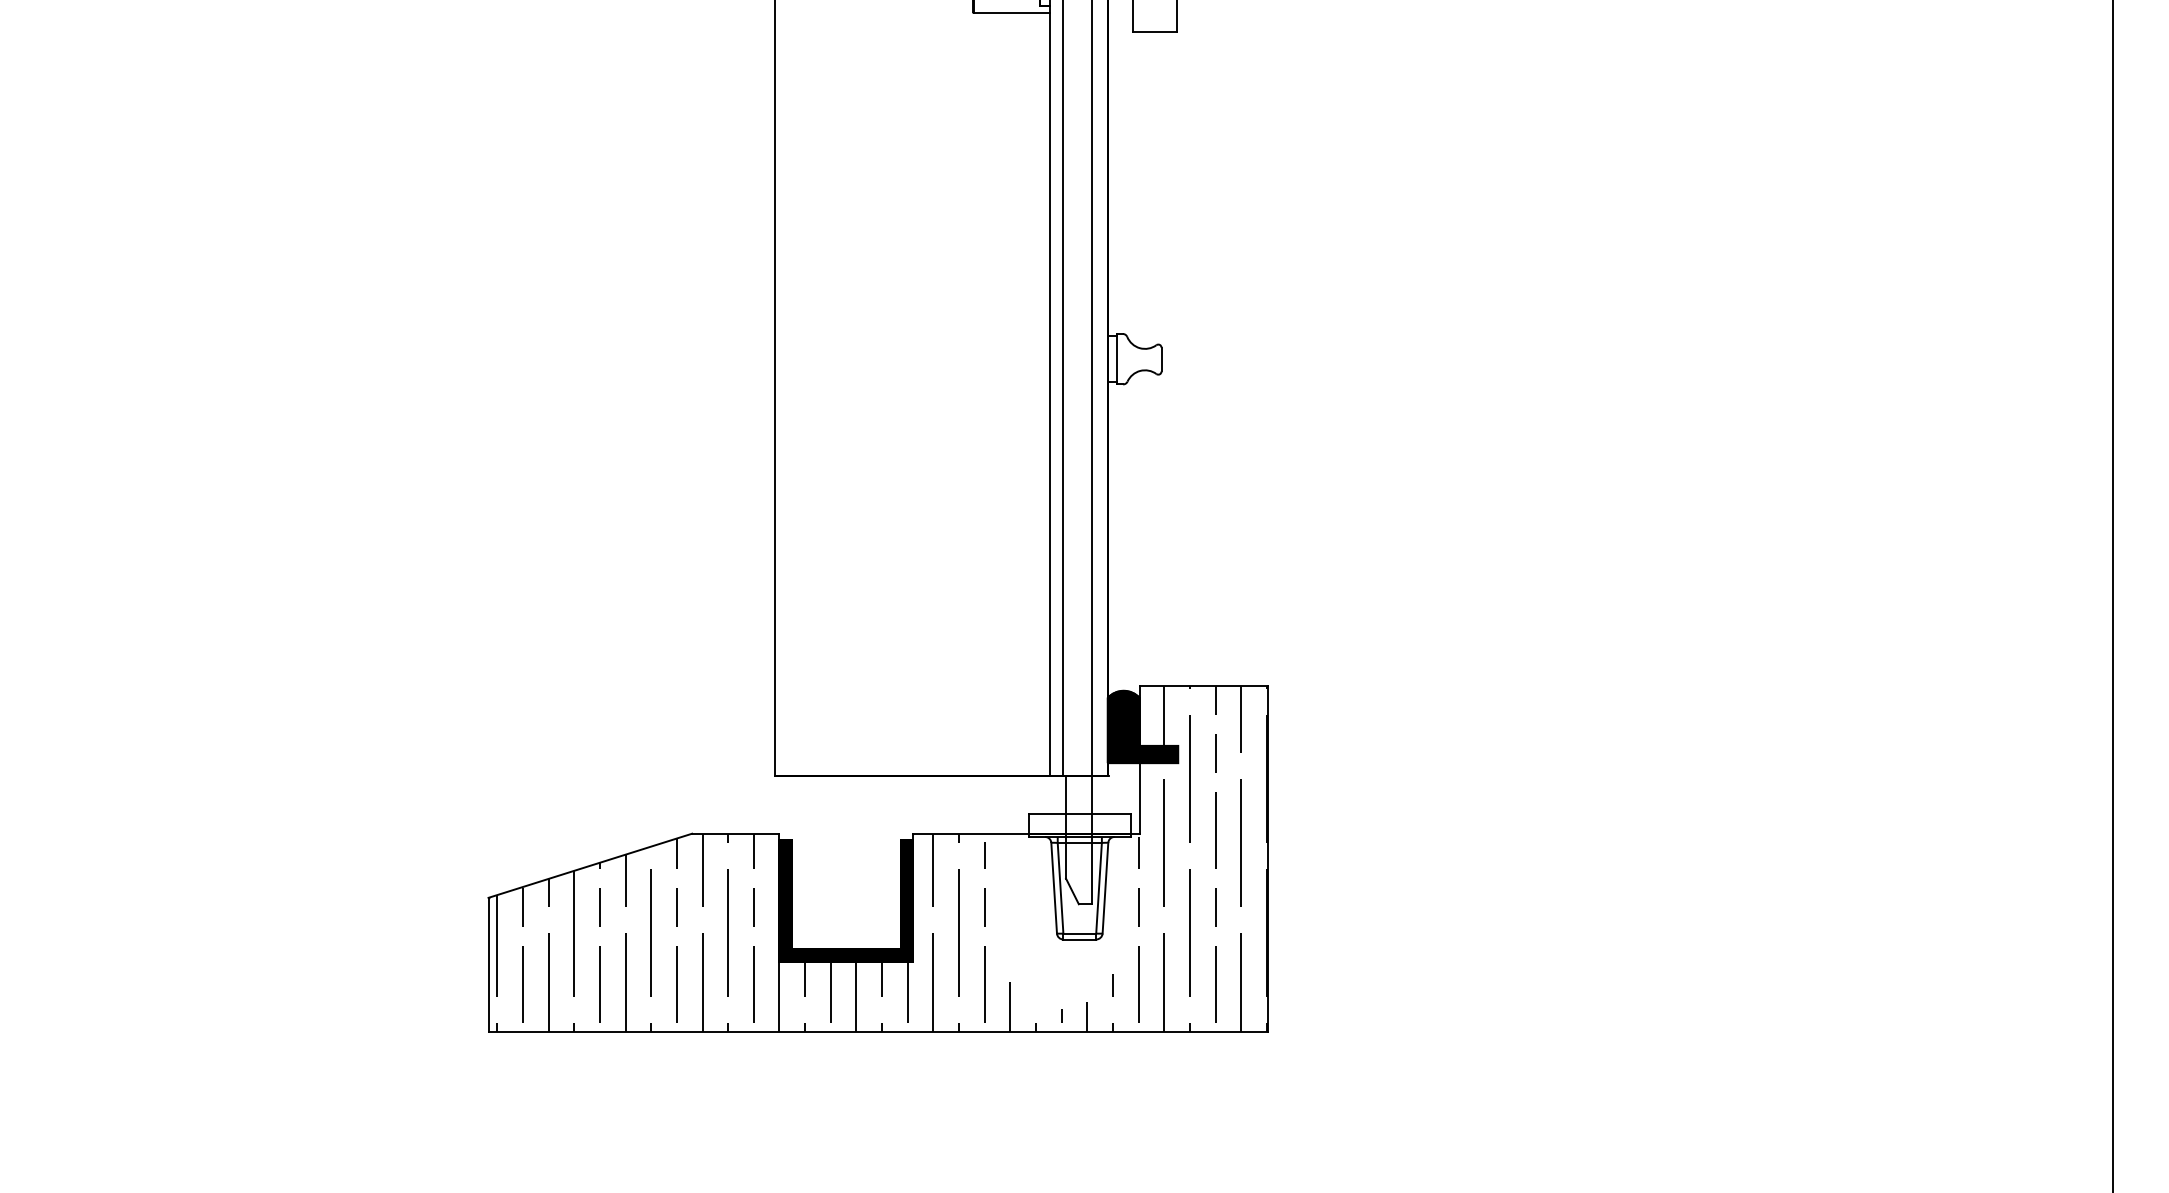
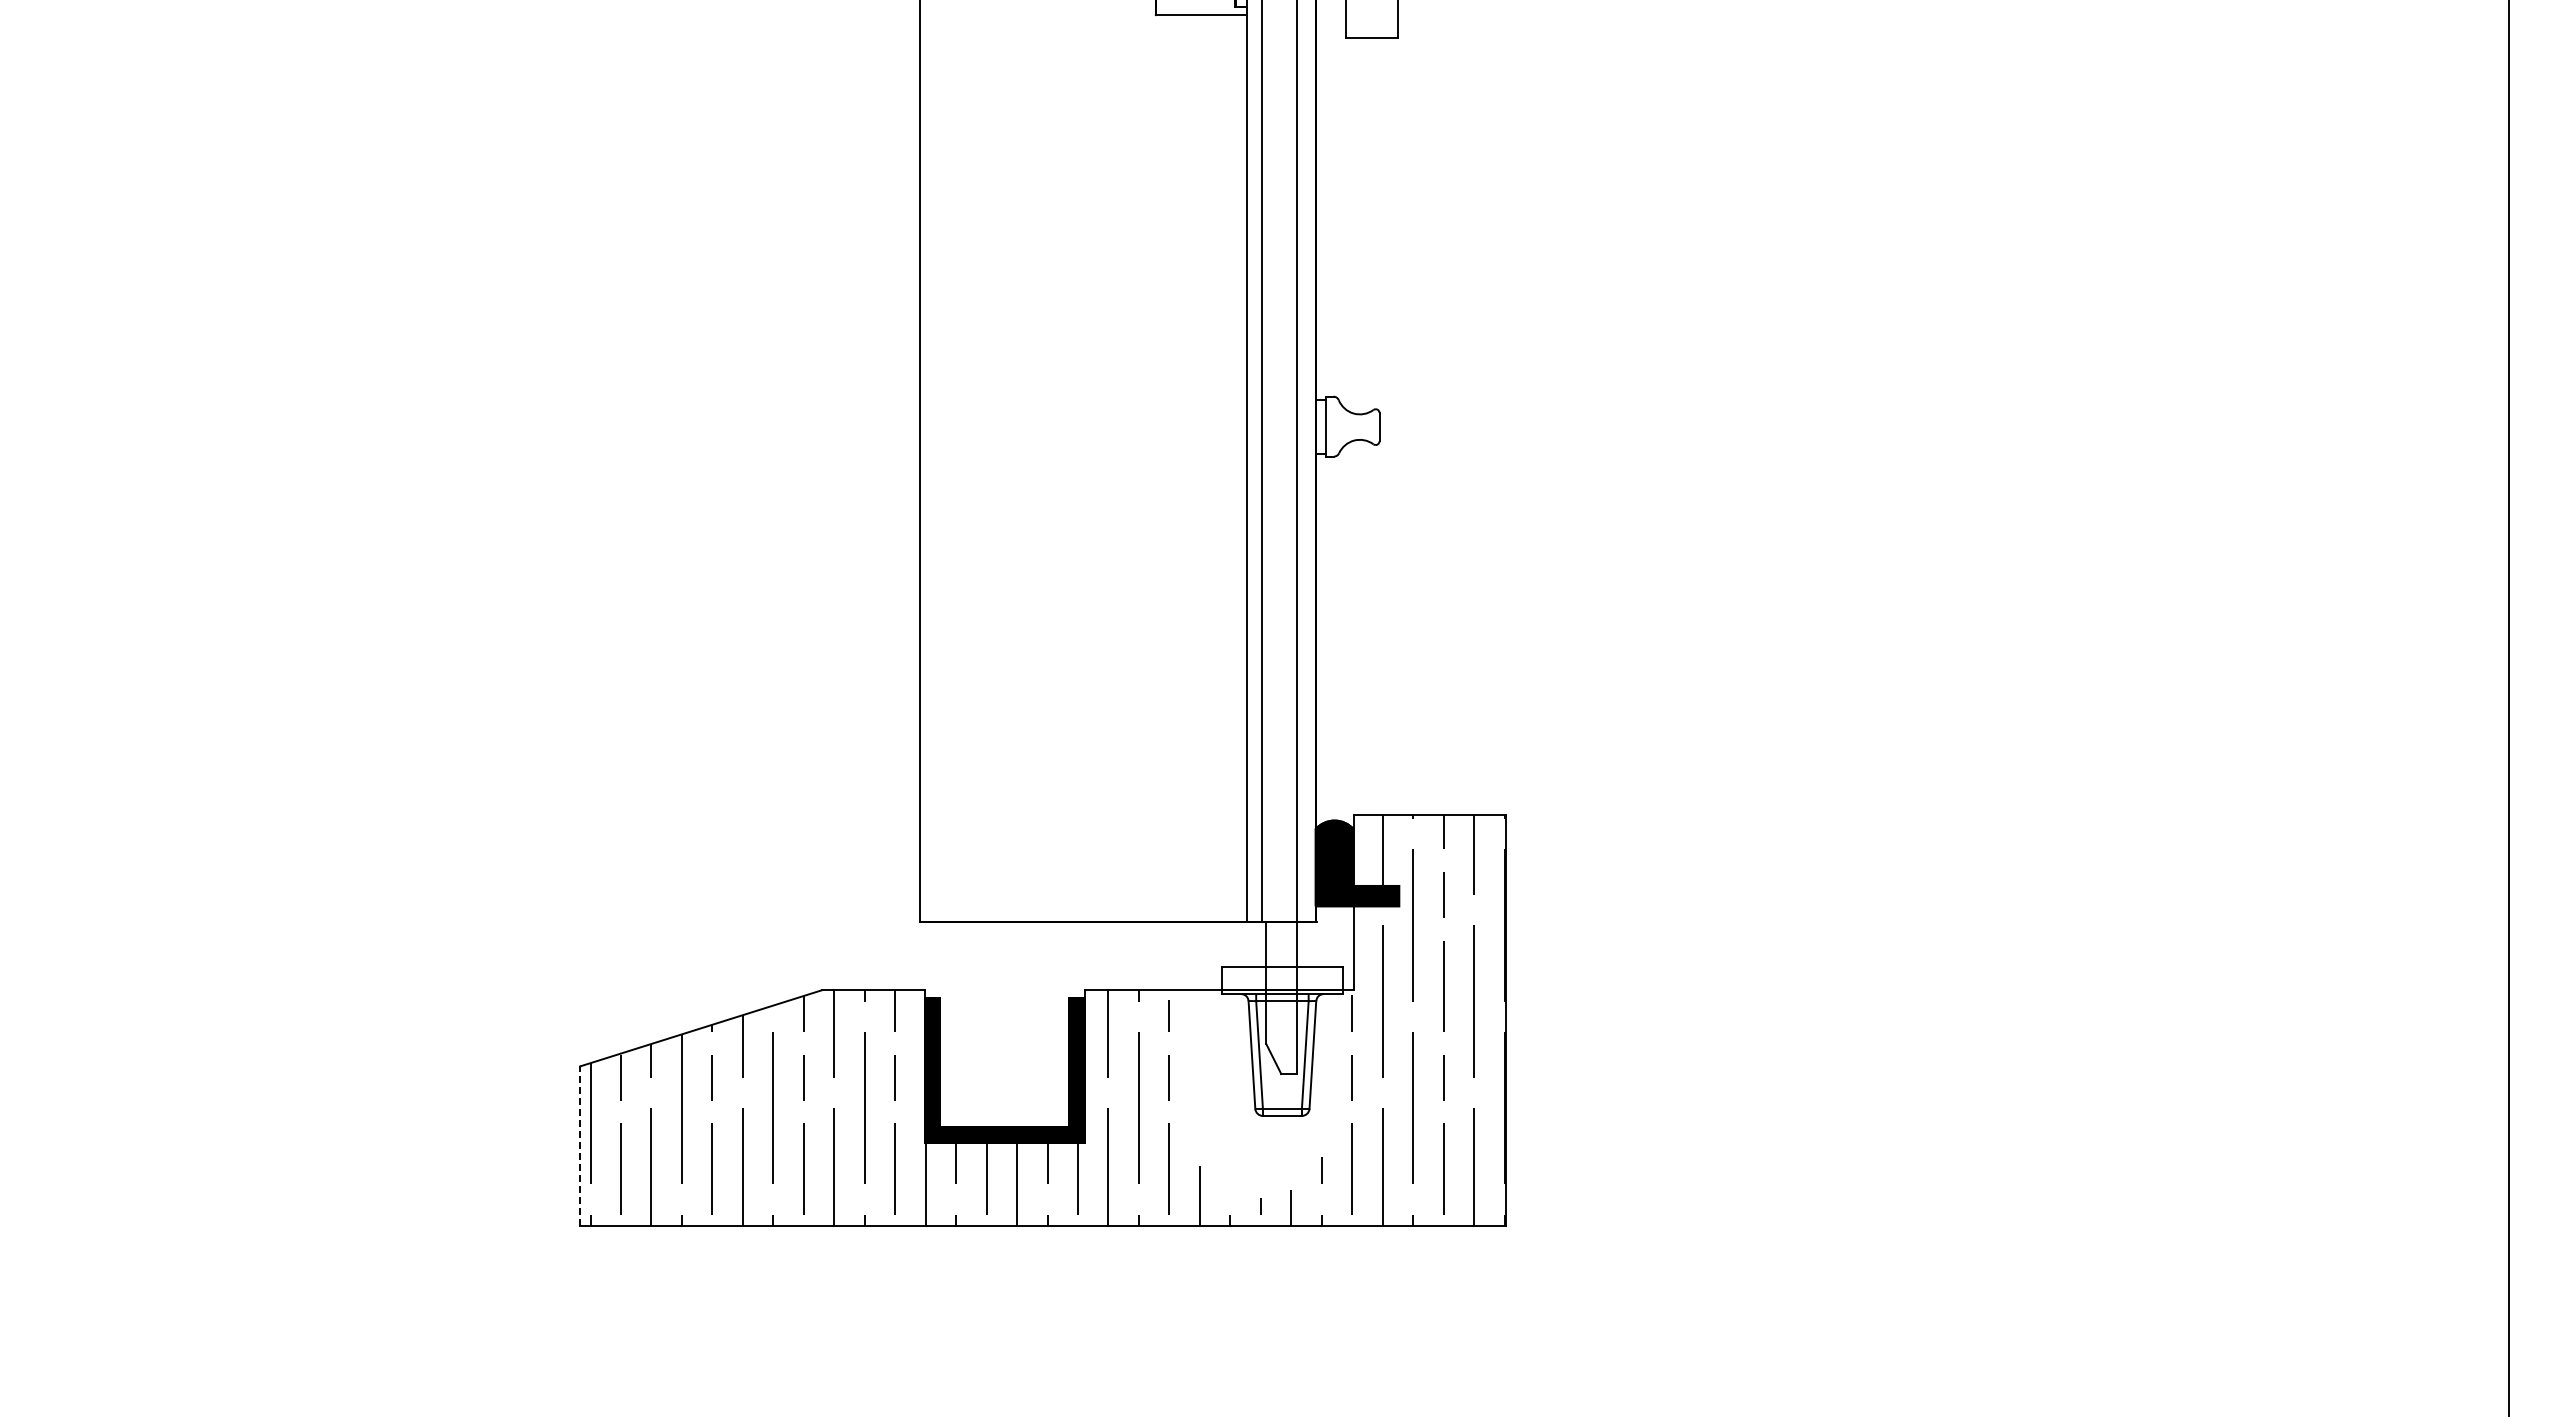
line: (488, 965) -> (580, 1146), solid -> dashed

